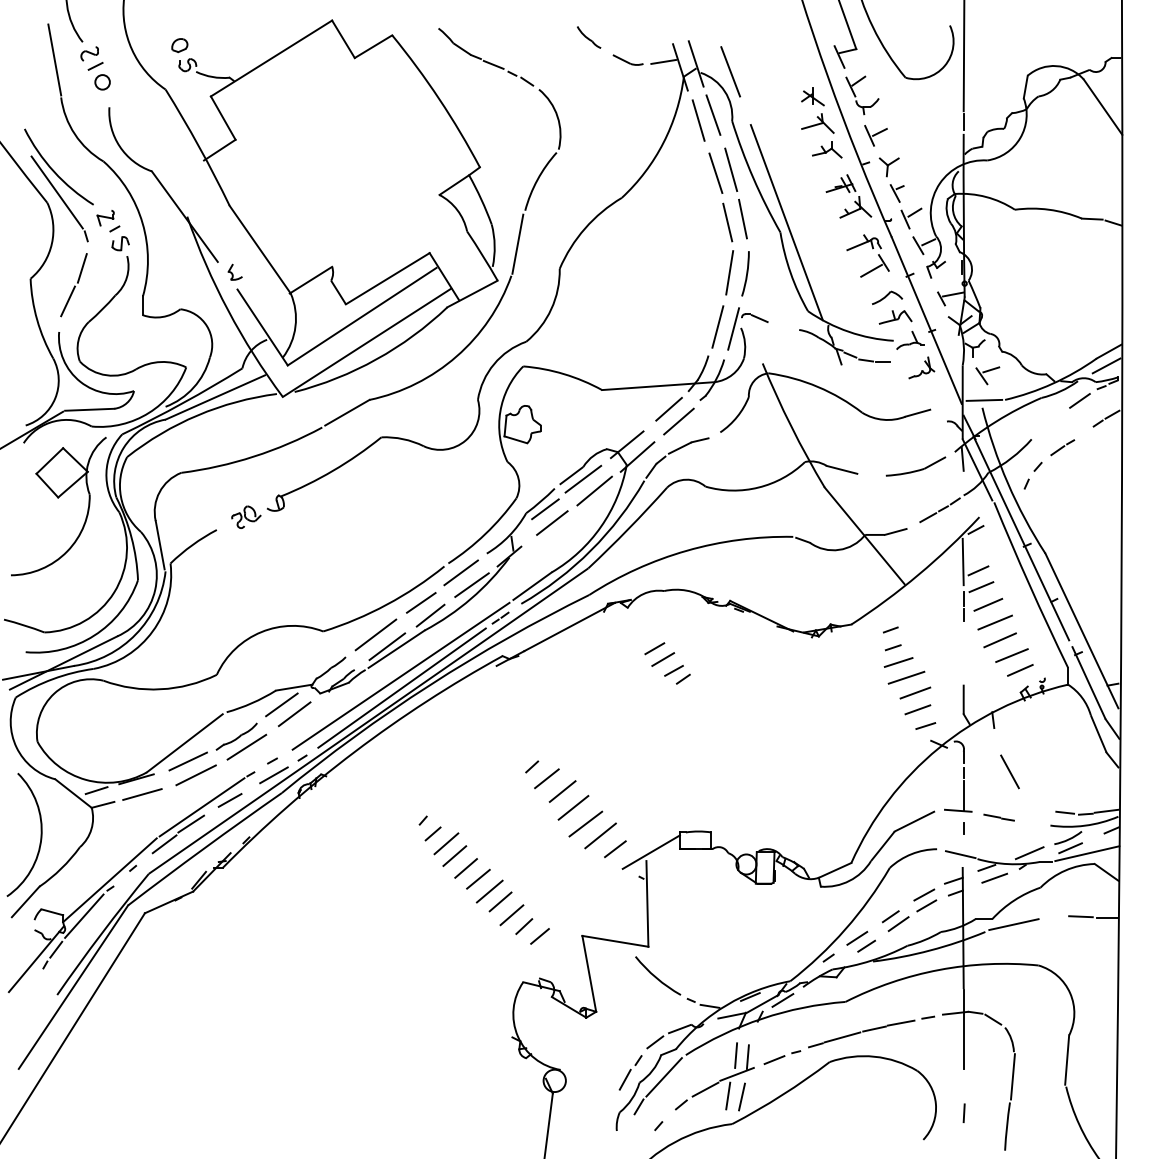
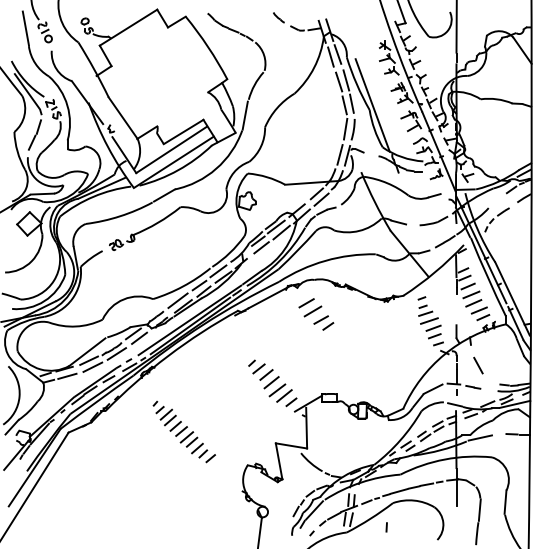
line: (729, 70) -> (345, 33), removed
part: (666, 661) -> (315, 313), size x1.6
part: (482, 879) -> (183, 431), moved
line: (963, 1113) -> (386, 527), moved

